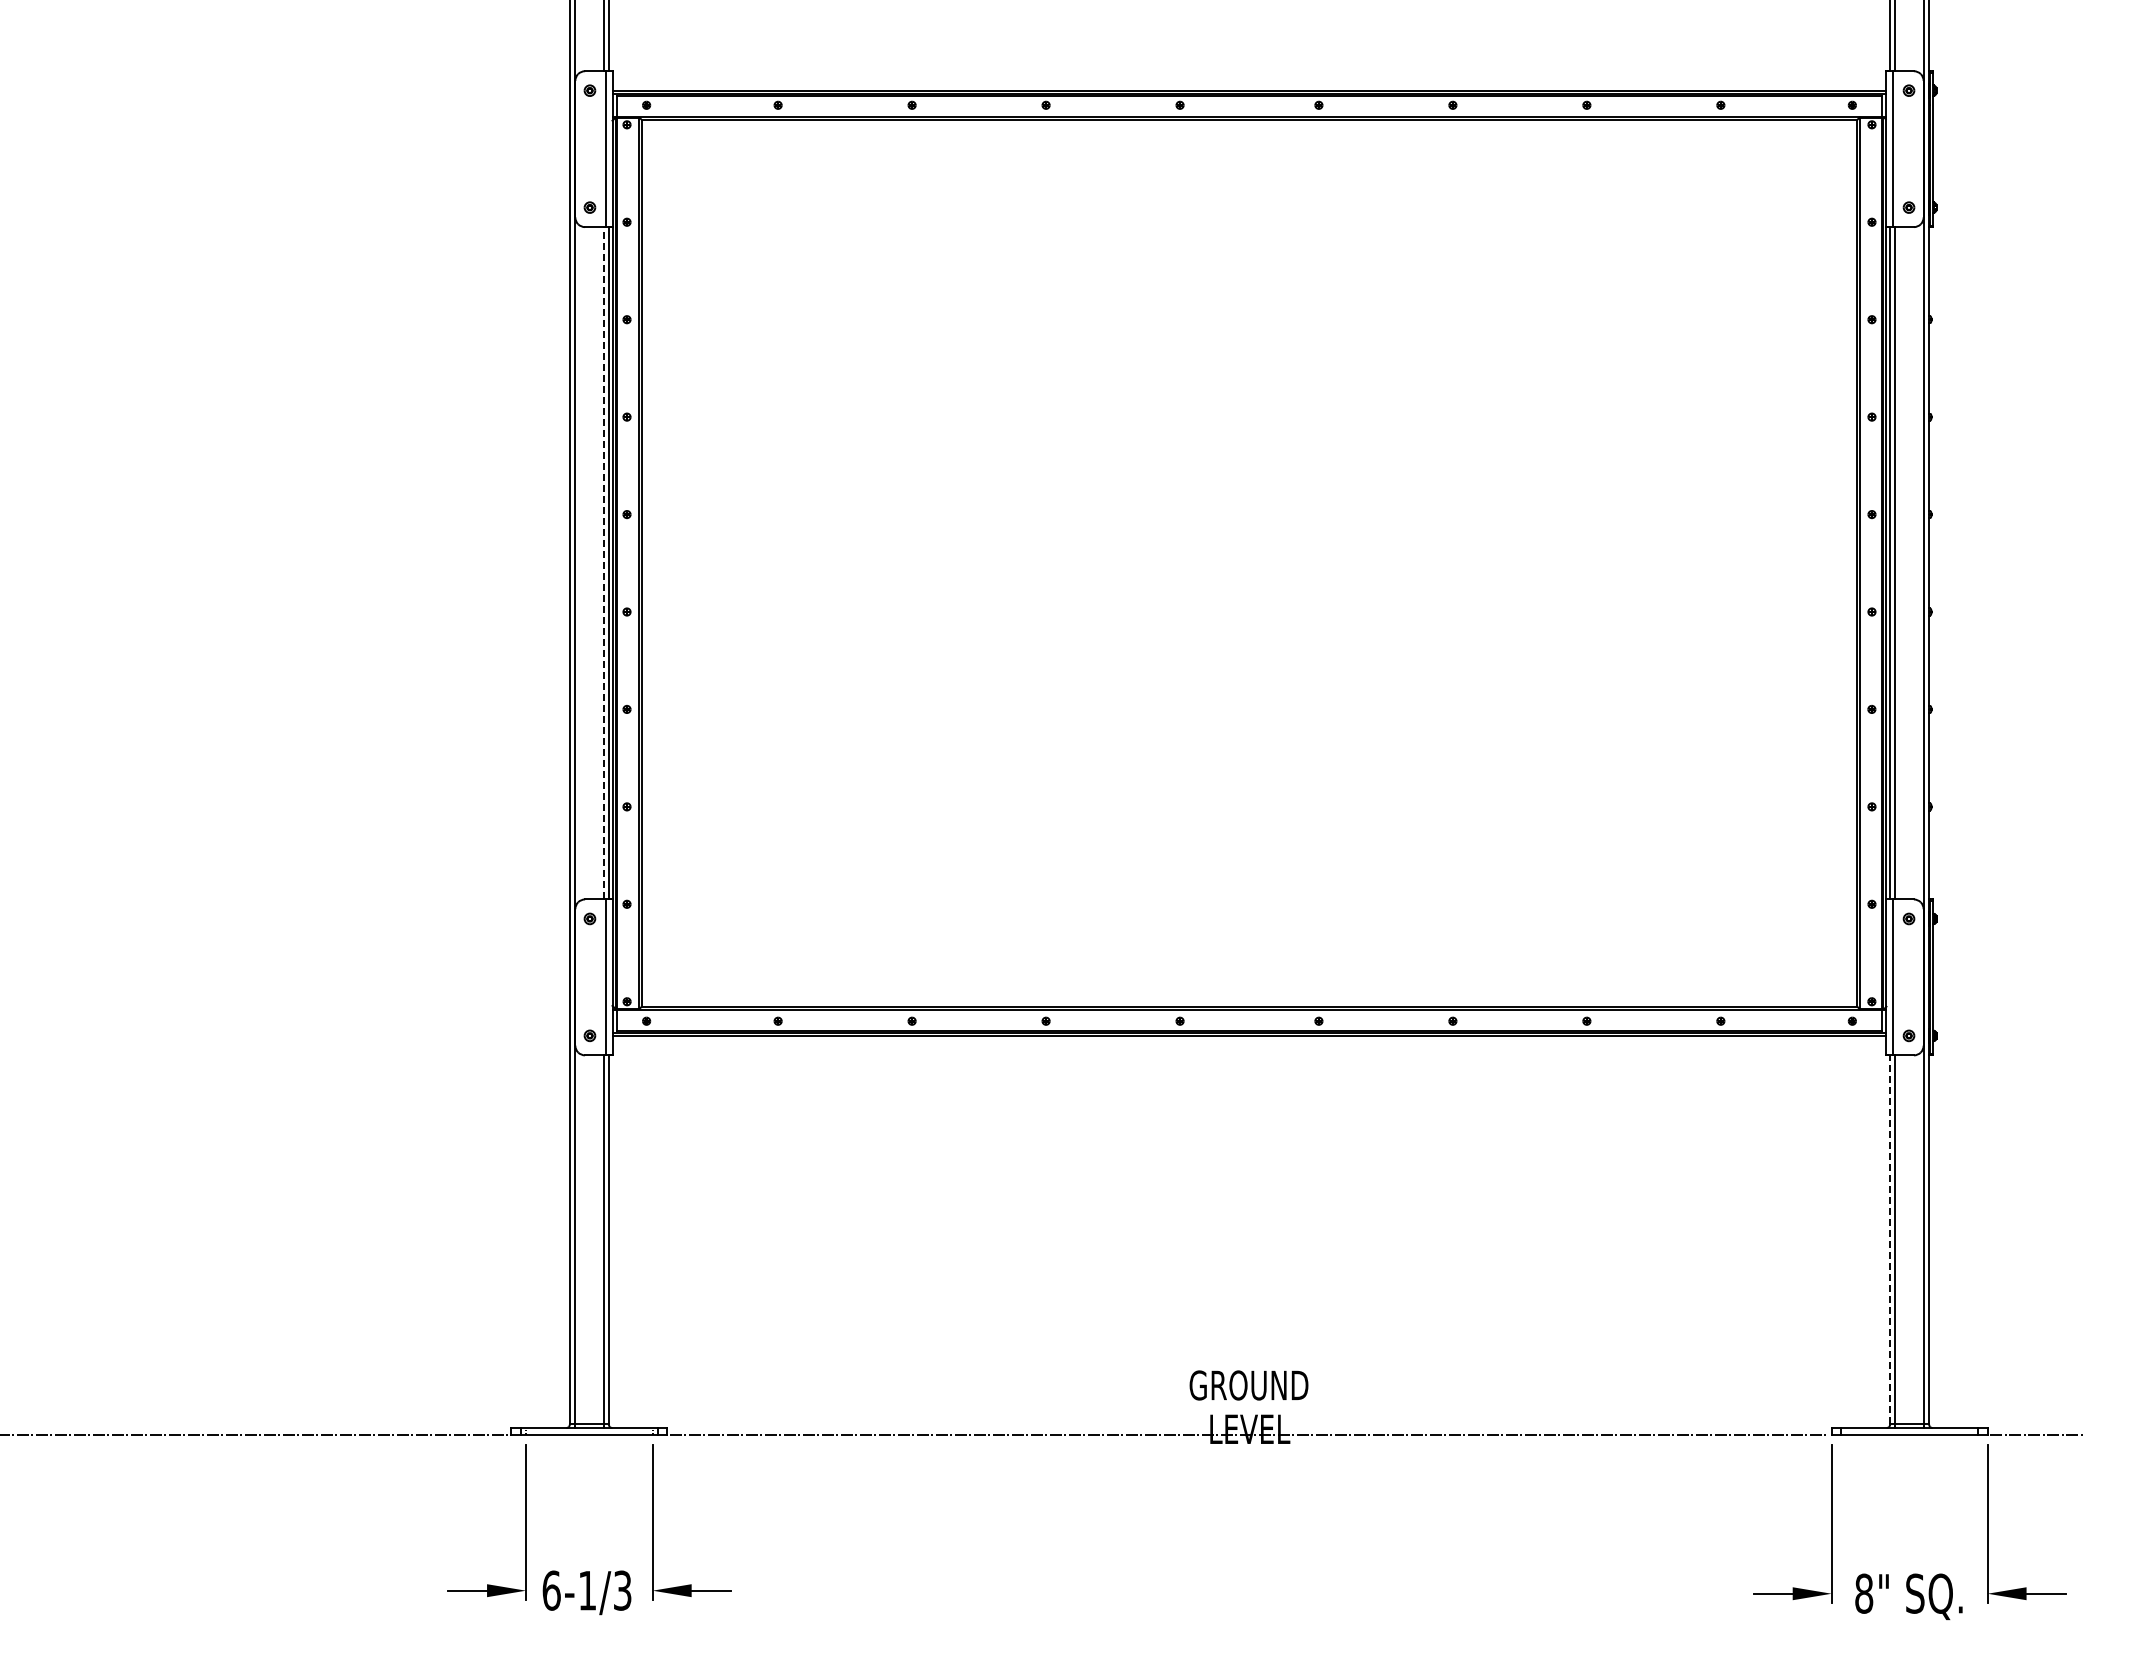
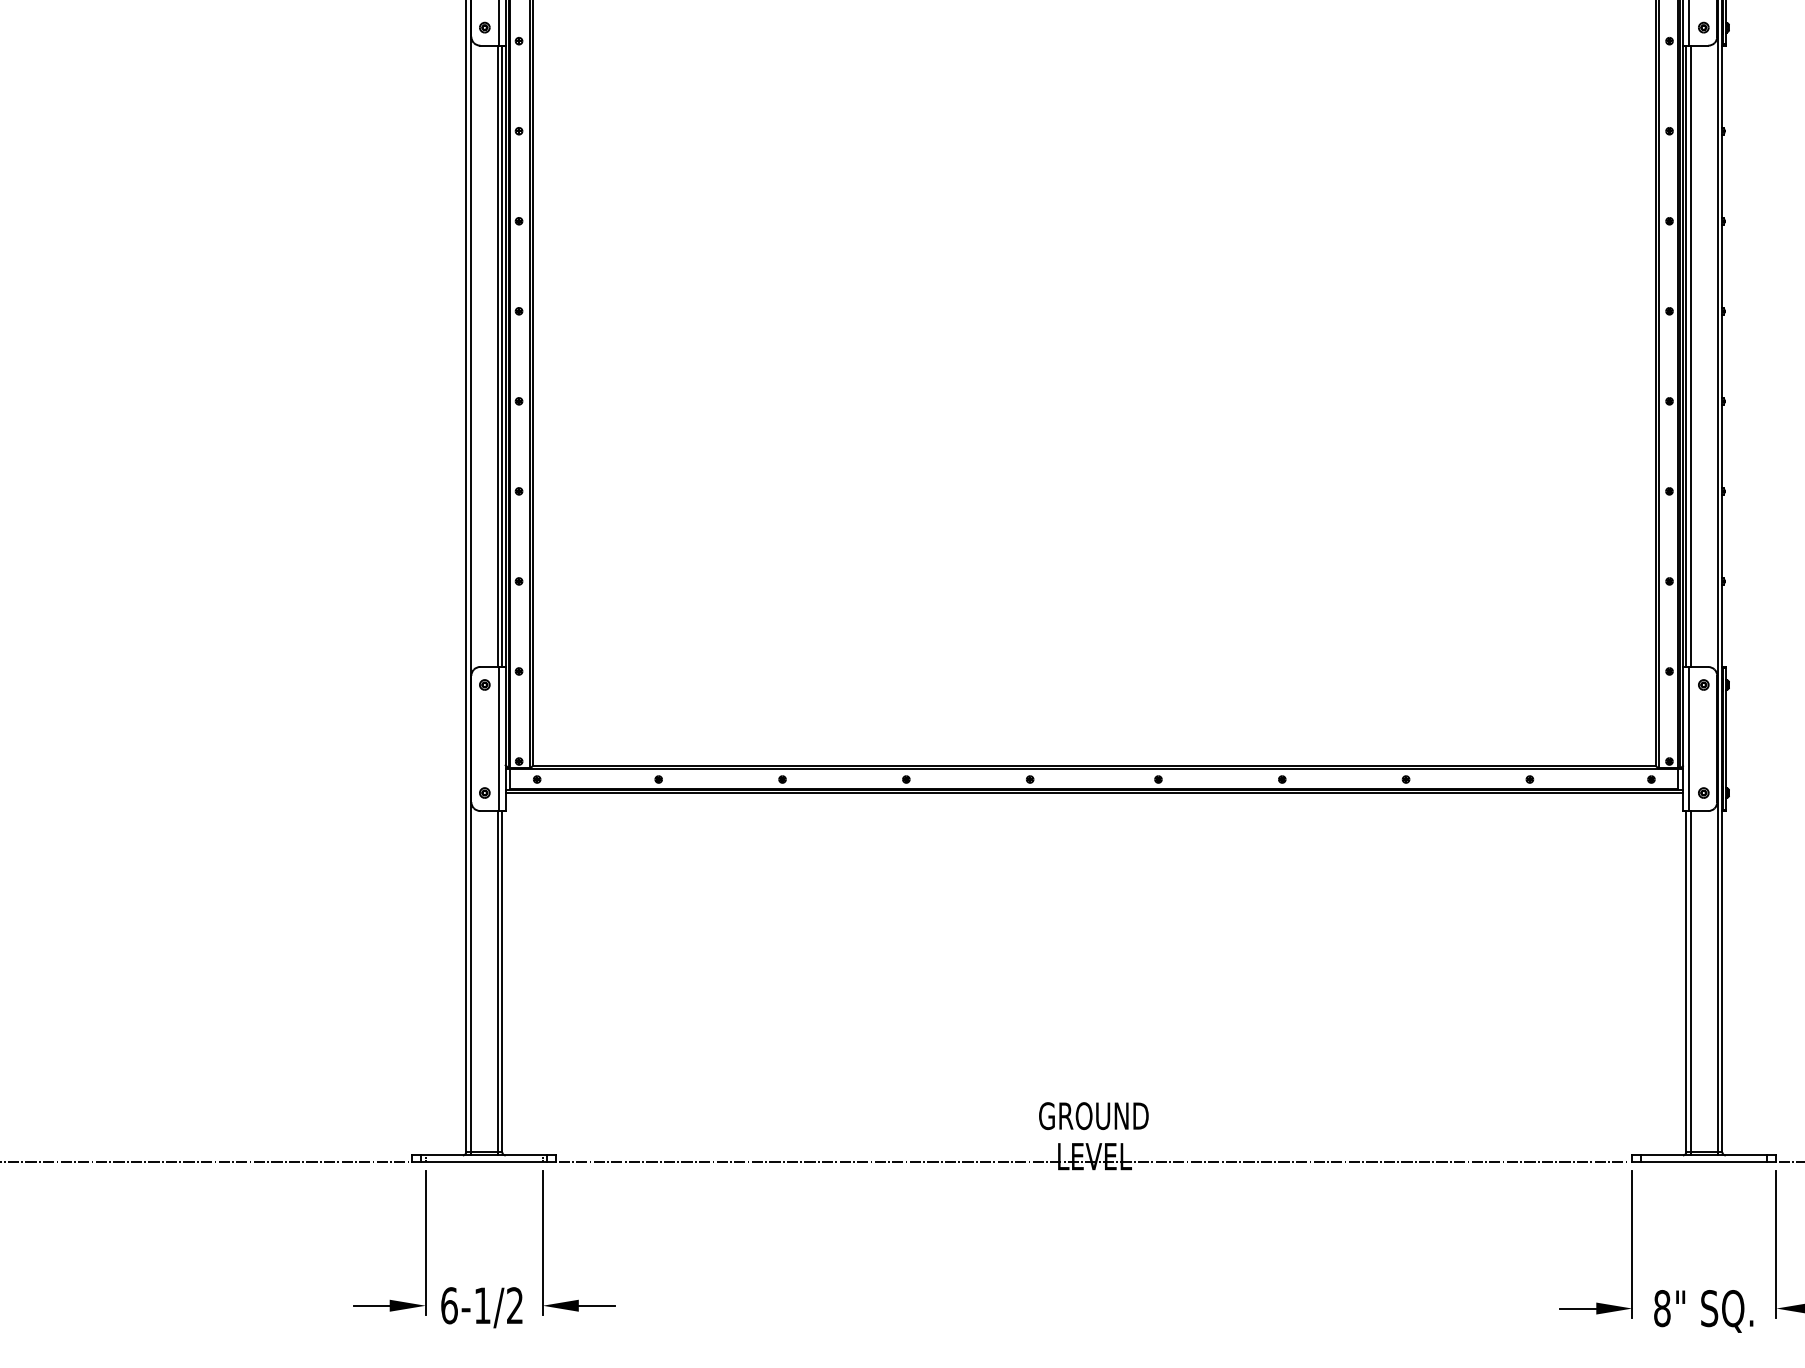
line: (603, 562) -> (497, 355), dashed -> solid
line: (1890, 1239) -> (1686, 981), dashed -> solid
text: (622, 1590) -> (514, 1305), 6-1/3 -> 6-1/2

